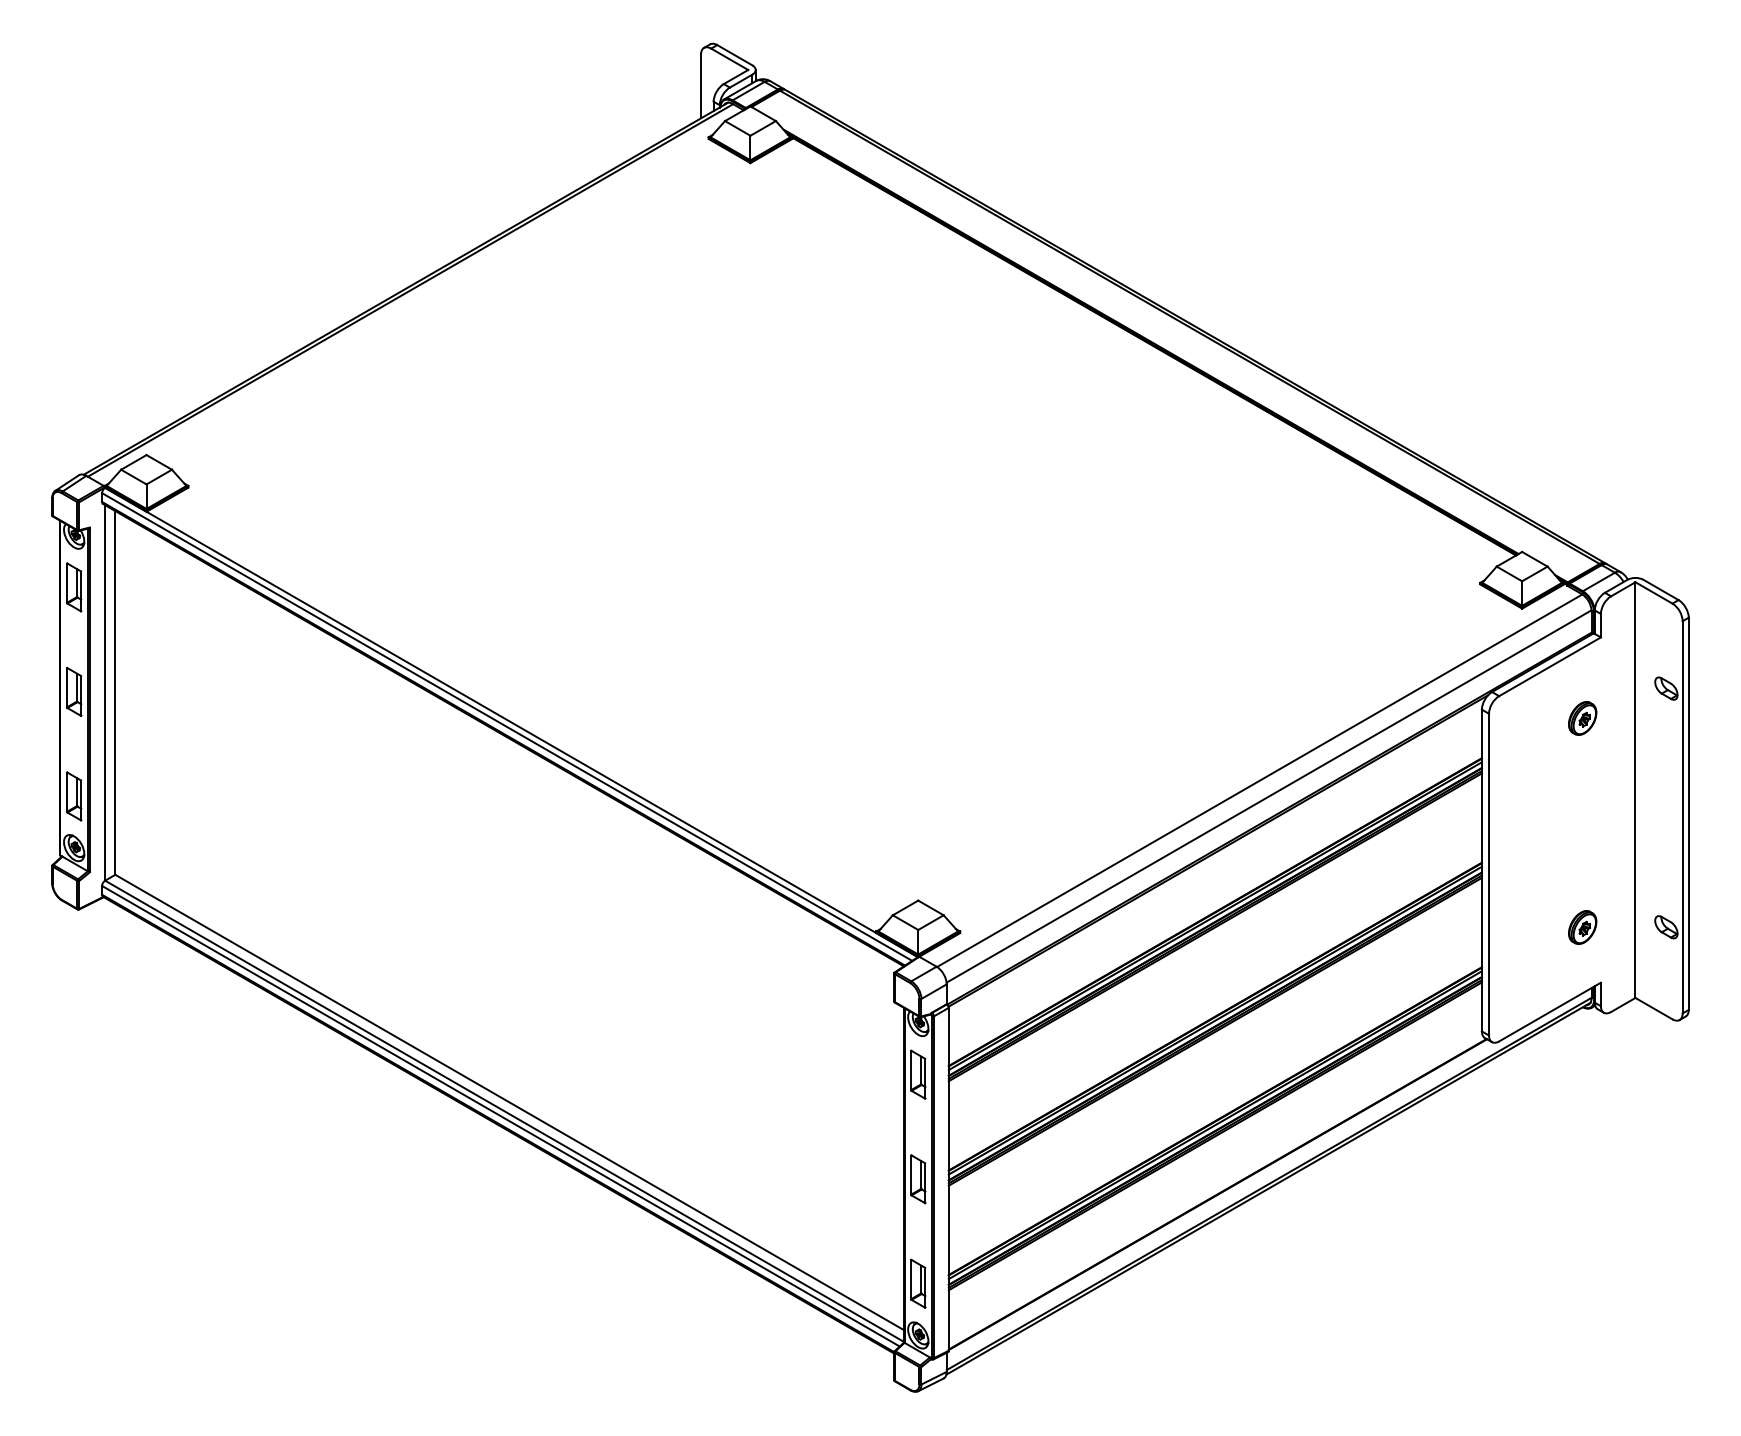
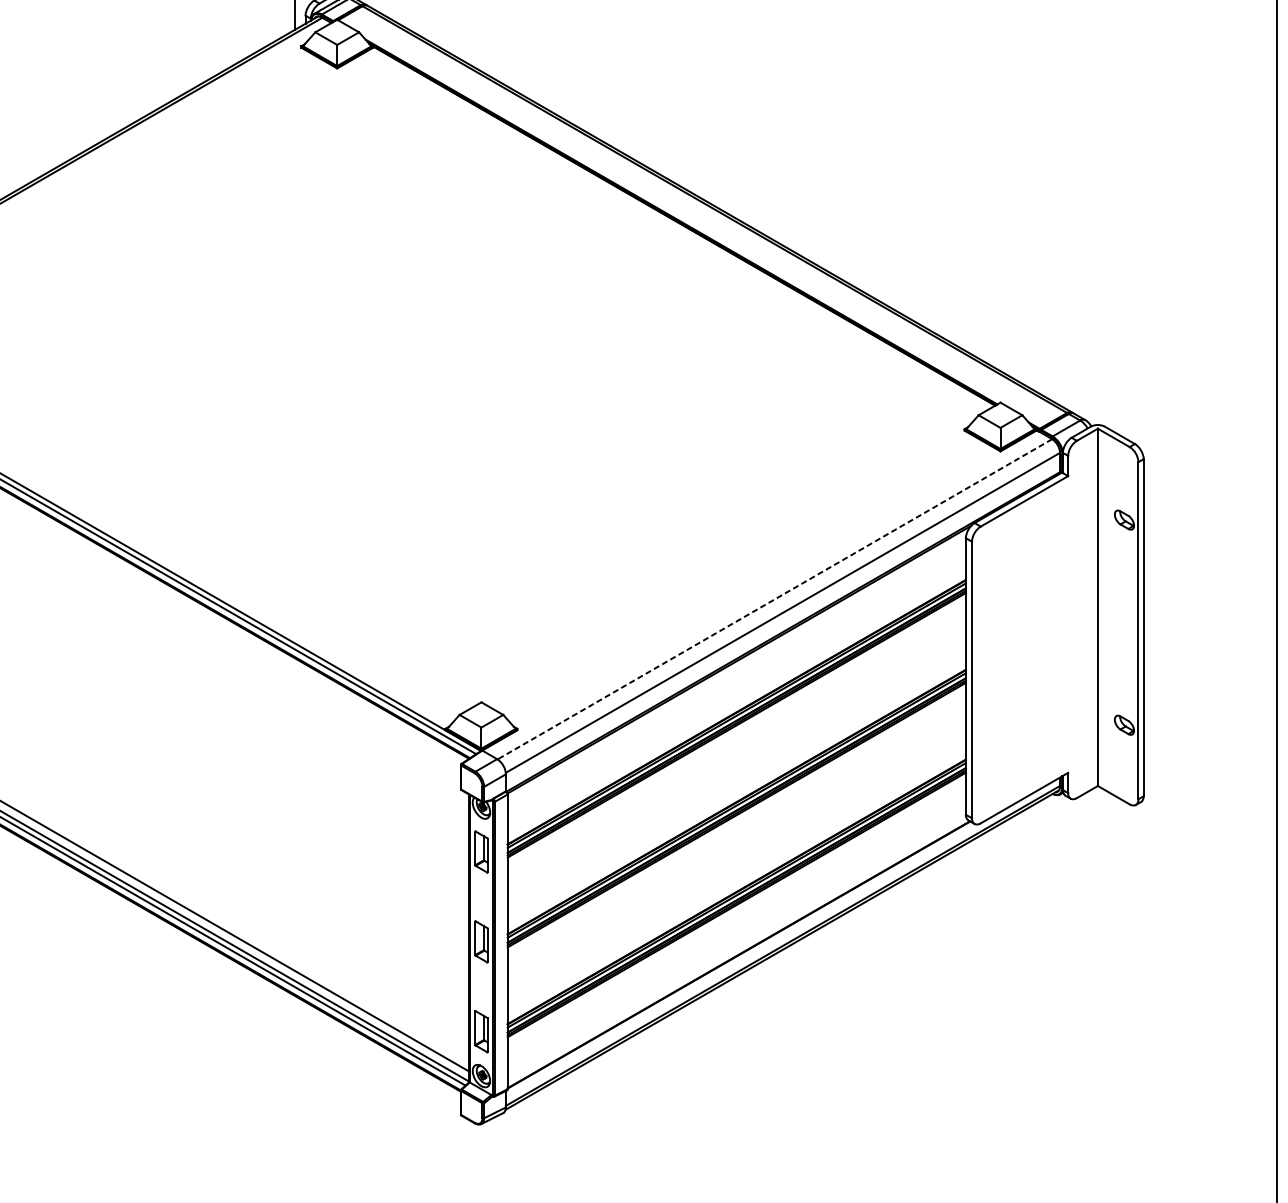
part: (1582, 718) -> (1052, 545), removed
line: (1259, 780) -> (774, 599), solid -> dashed
part: (1582, 927) -> (1052, 725), removed

